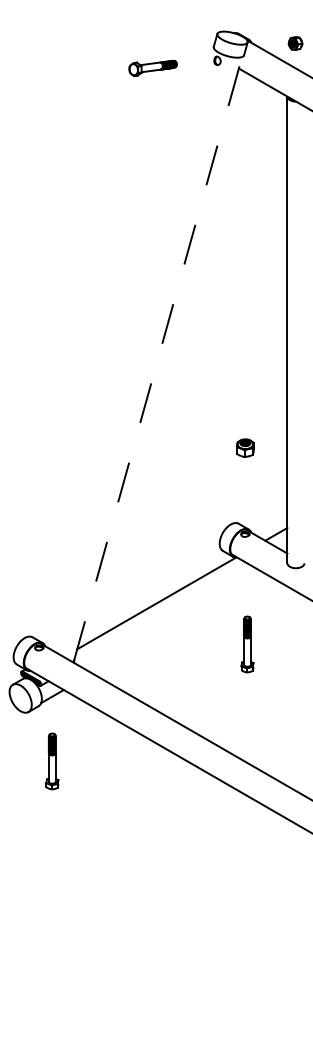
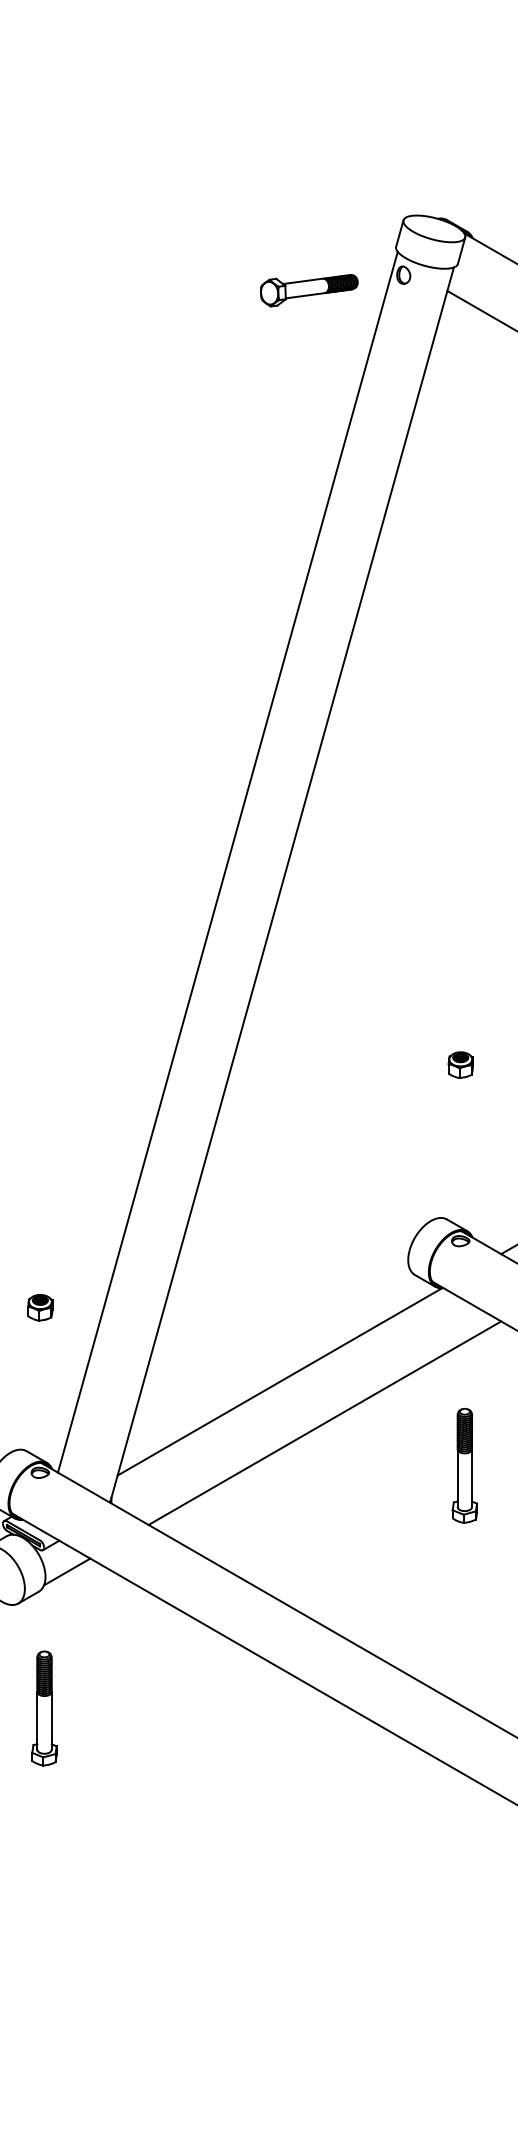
part: (152, 68) -> (307, 290), moved
line: (130, 348) -> (226, 861), added
line: (158, 358) -> (283, 882), dashed -> solid
part: (245, 447) -> (460, 1063), size x0.71
part: (39, 566) -> (40, 1306), added
line: (178, 623) -> (324, 1422), added
part: (52, 761) -> (44, 1708), moved

